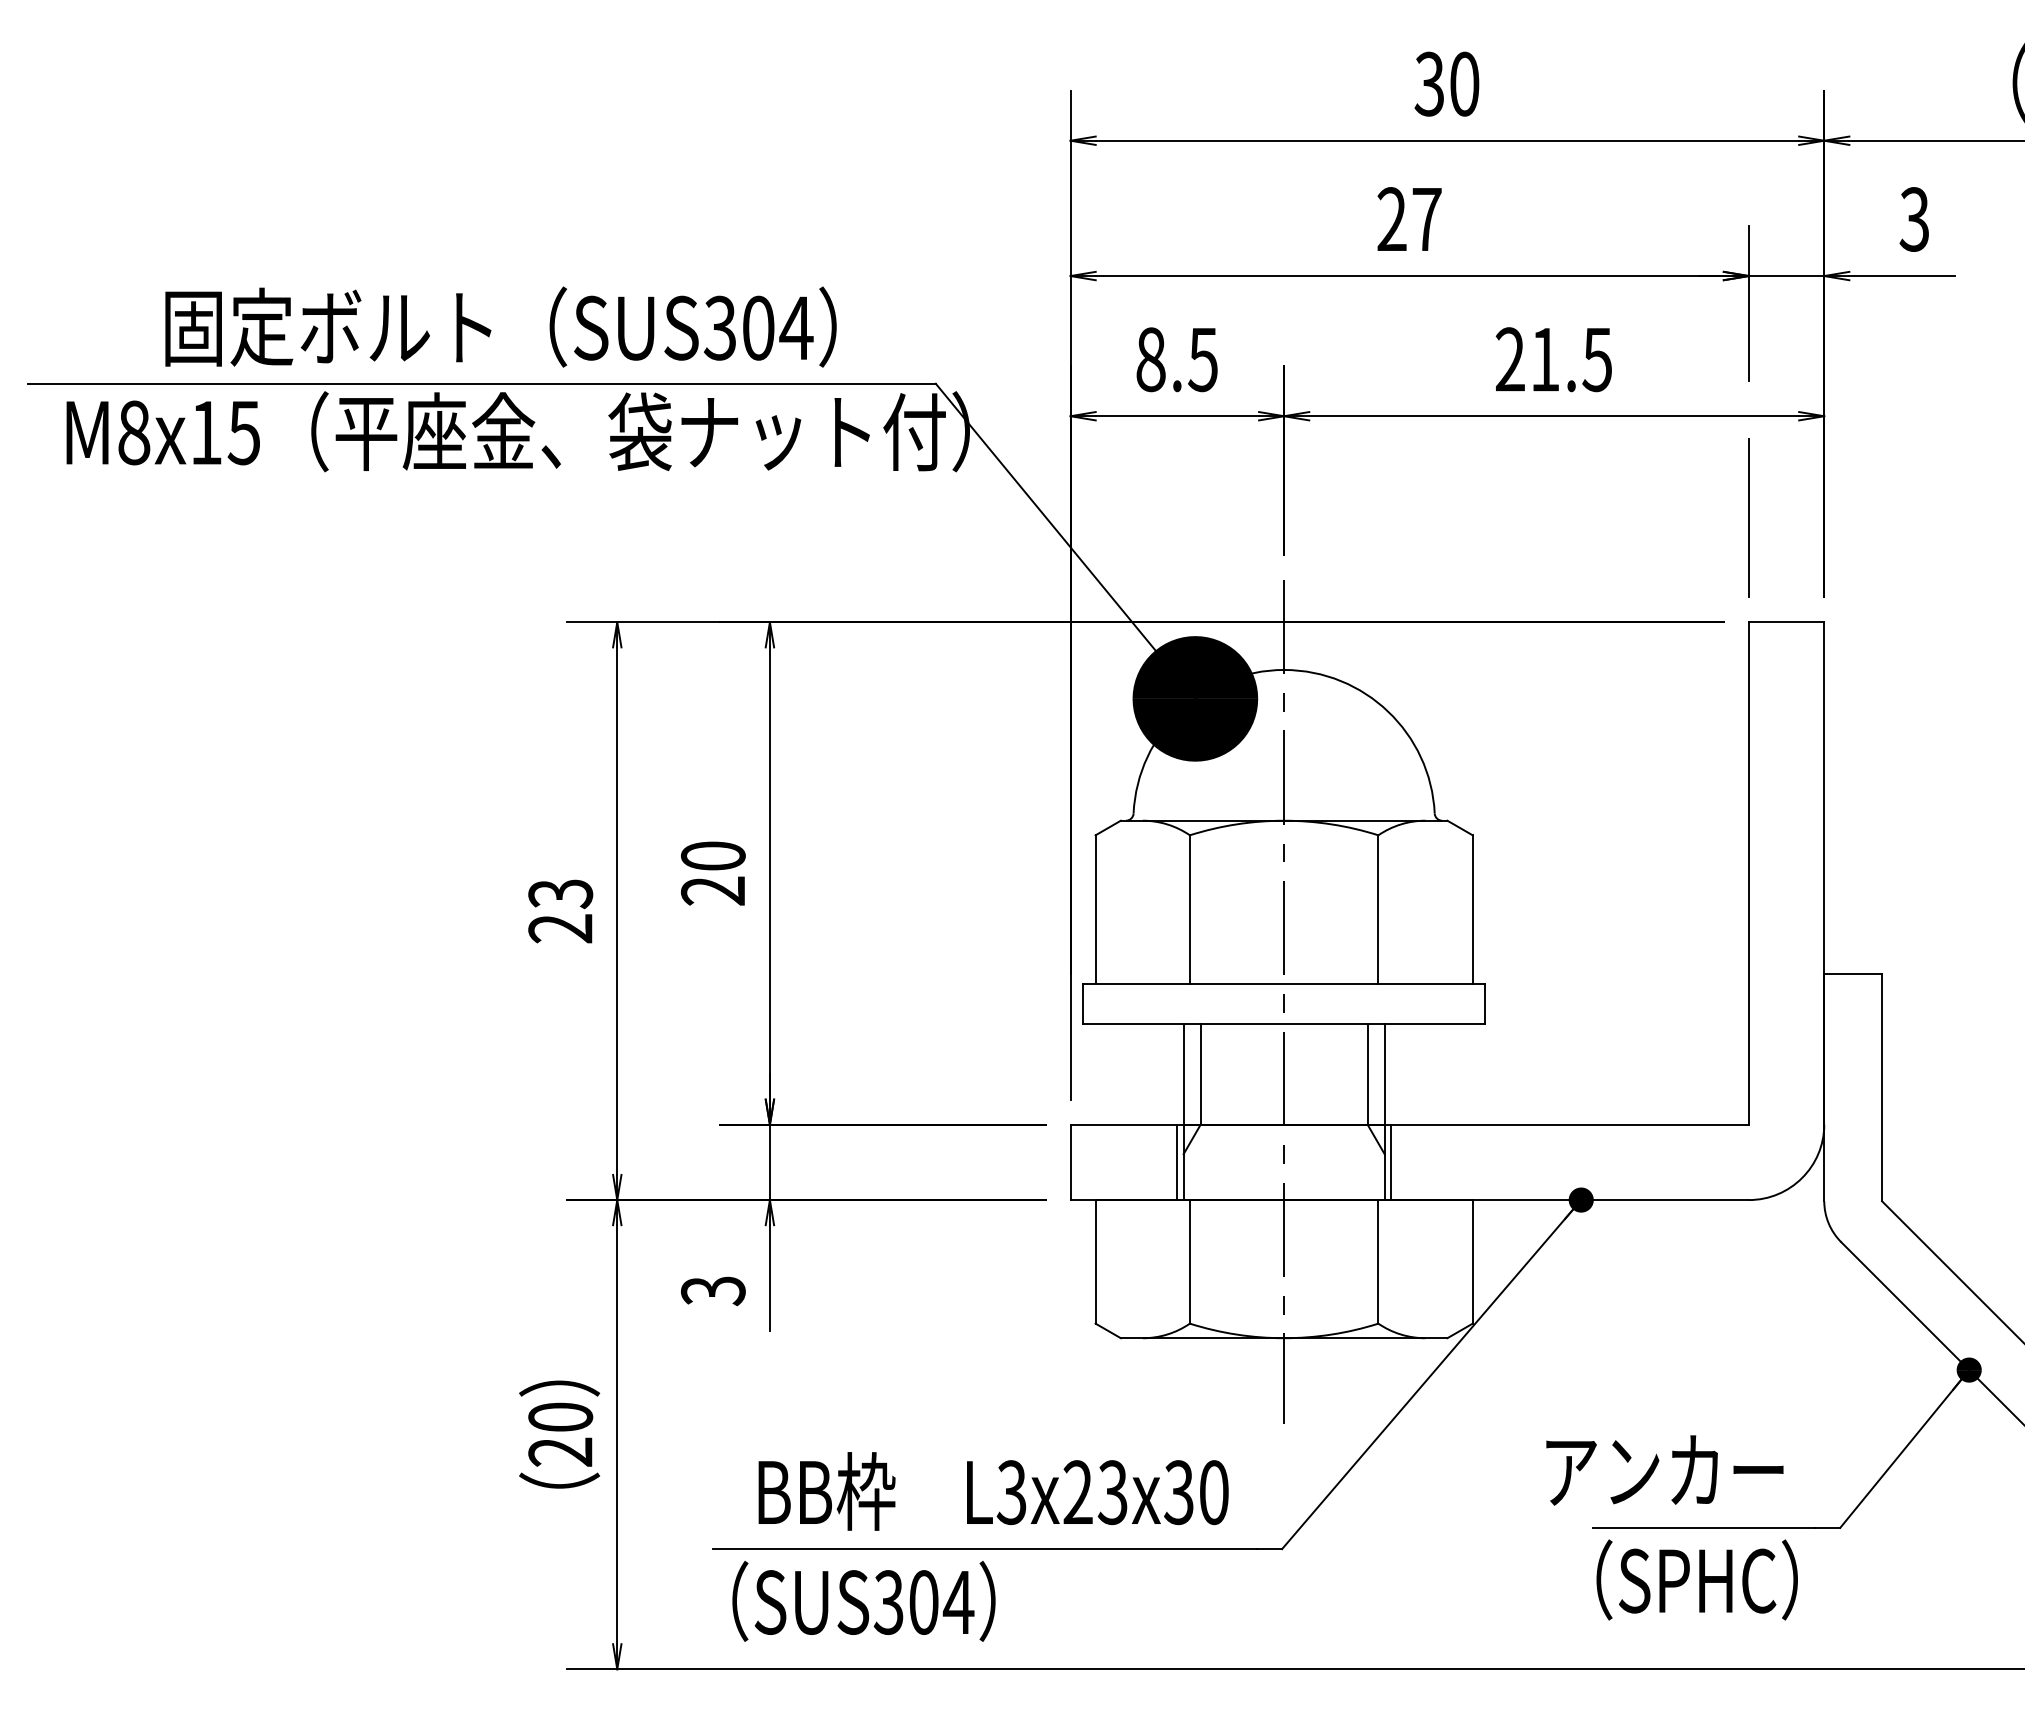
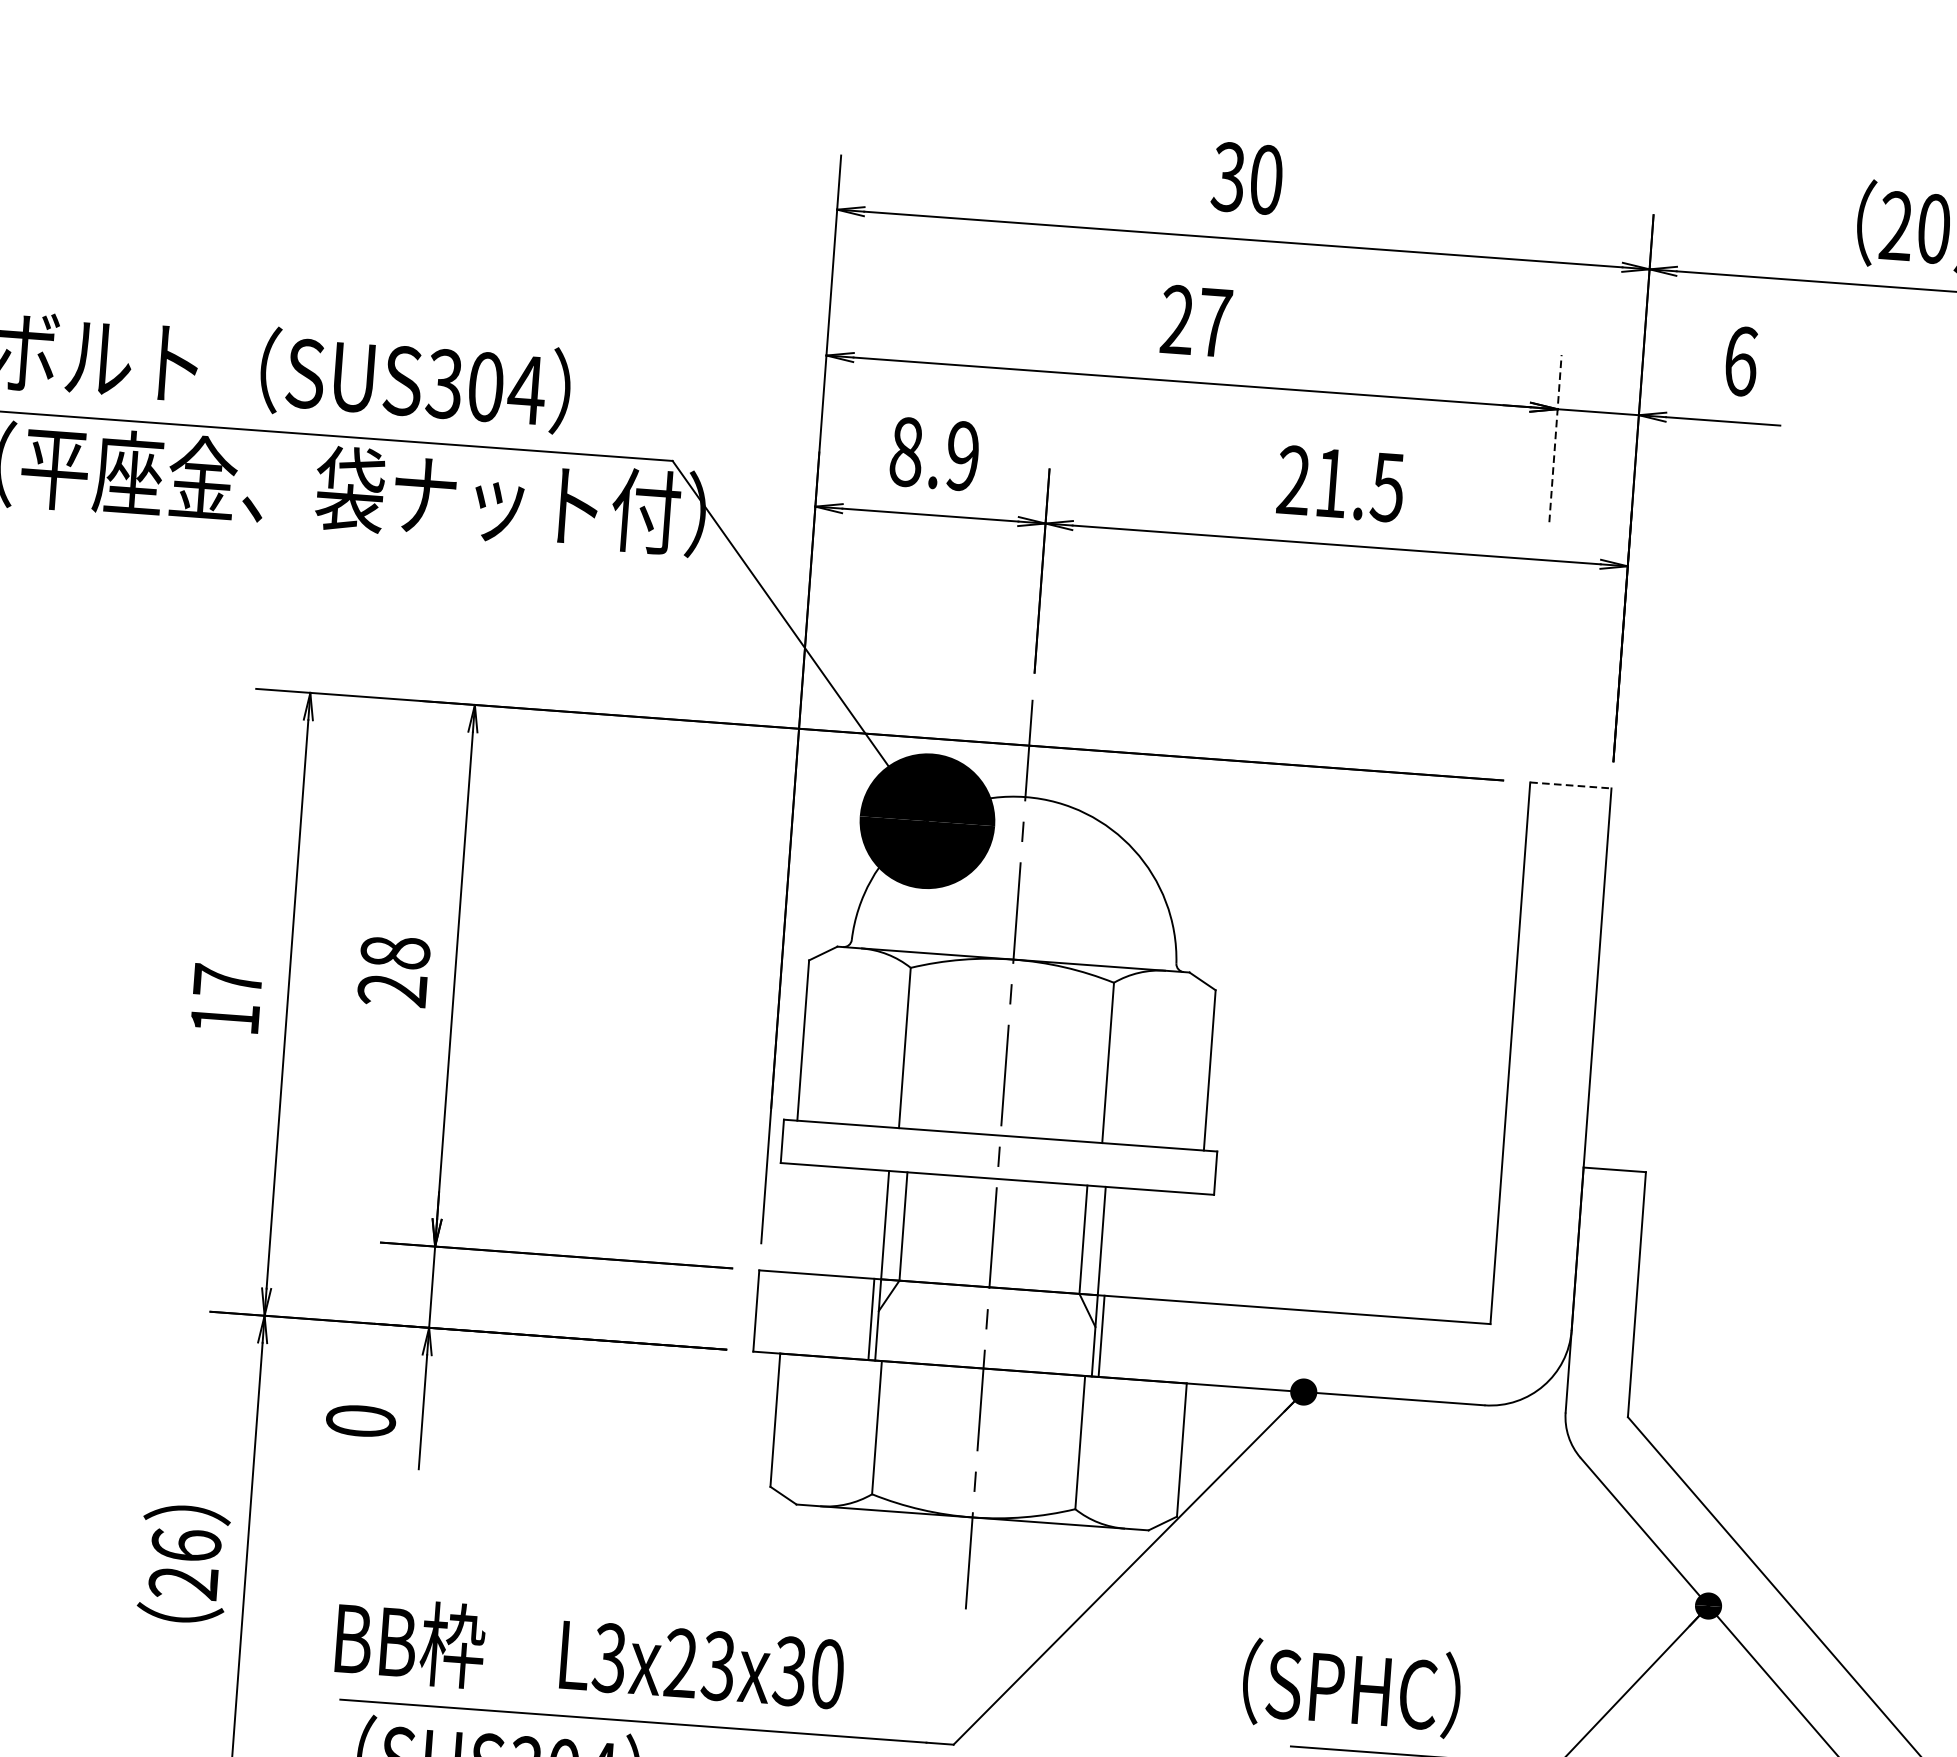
text: (1914, 219) -> (1740, 361), 3 -> 6
line: (1748, 303) -> (1555, 438), solid -> dashed
text: (1202, 359) -> (962, 455), 8.5 -> 8.9
line: (1748, 518) -> (1538, 670), removed
line: (1786, 622) -> (1570, 785), solid -> dashed
text: (713, 855) -> (395, 951), 20 -> 28
text: (560, 911) -> (226, 1000), 23 -> 17
text: (713, 1291) -> (361, 1421), 3 -> 0
text: (560, 1416) -> (186, 1544), 20 -> 26
text: (1663, 1469) -> (1371, 1689), アンカー -> （SPHC）
text: (993, 1491) -> (589, 1655), moved

